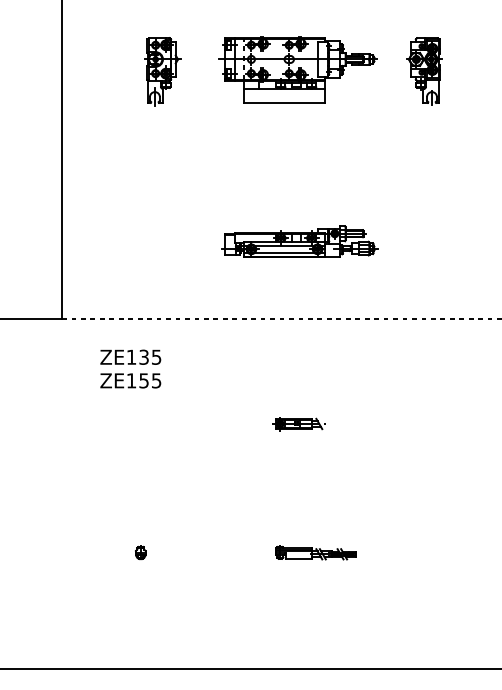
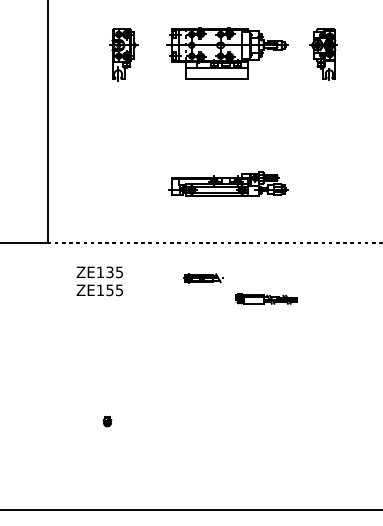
part: (298, 424) -> (202, 278), moved
part: (315, 552) -> (266, 298), moved

